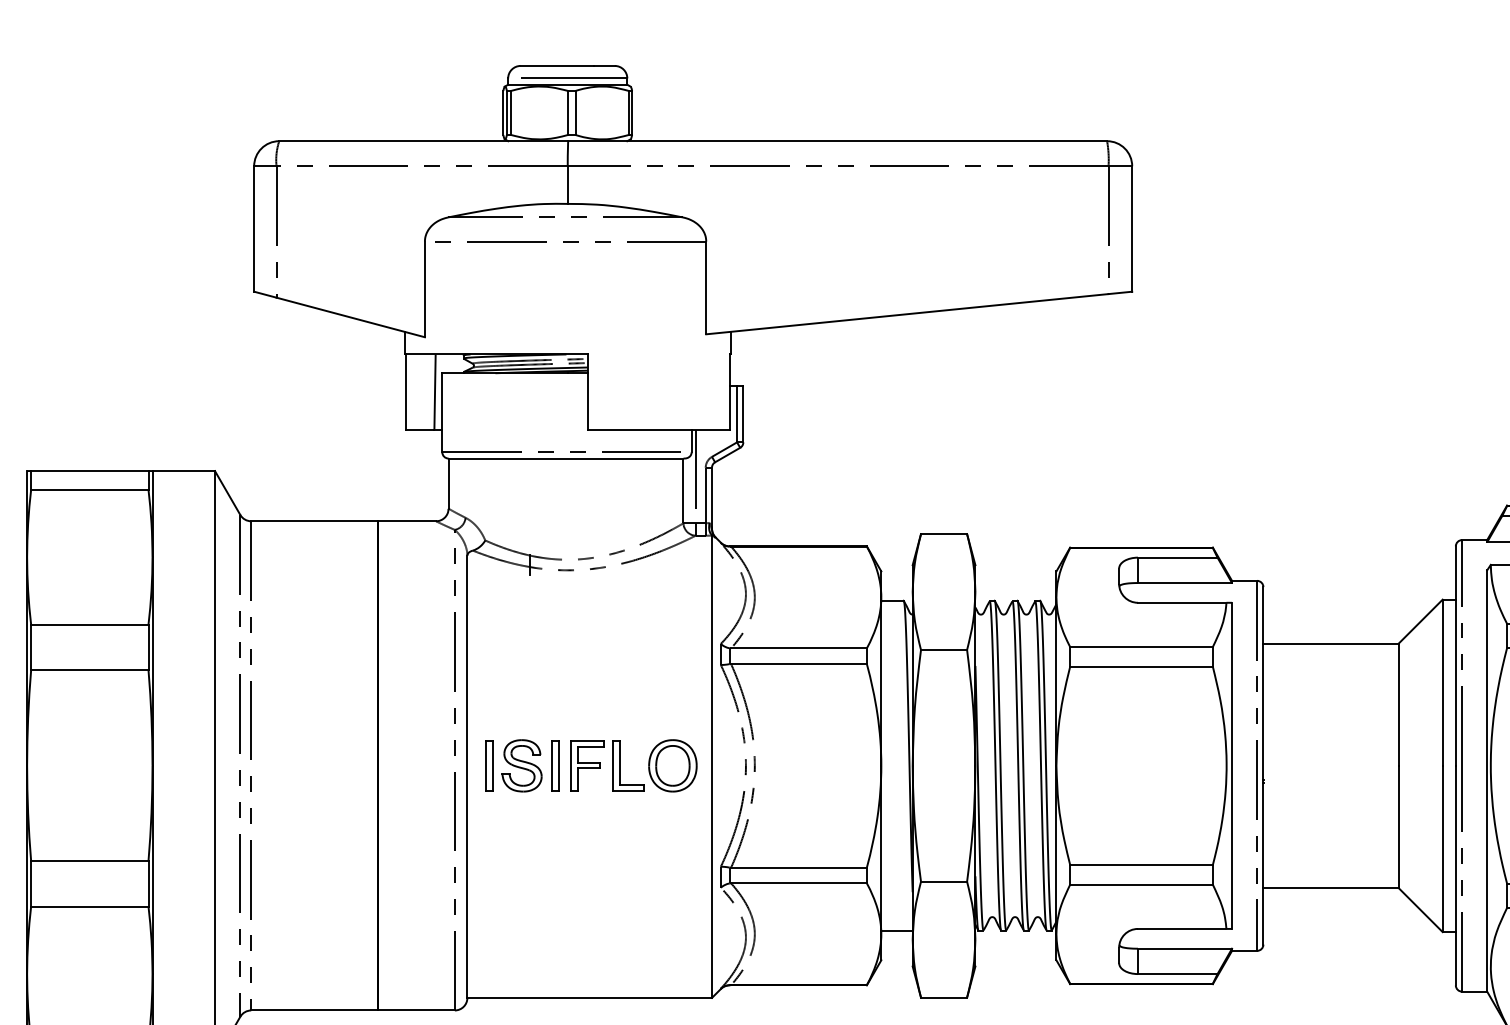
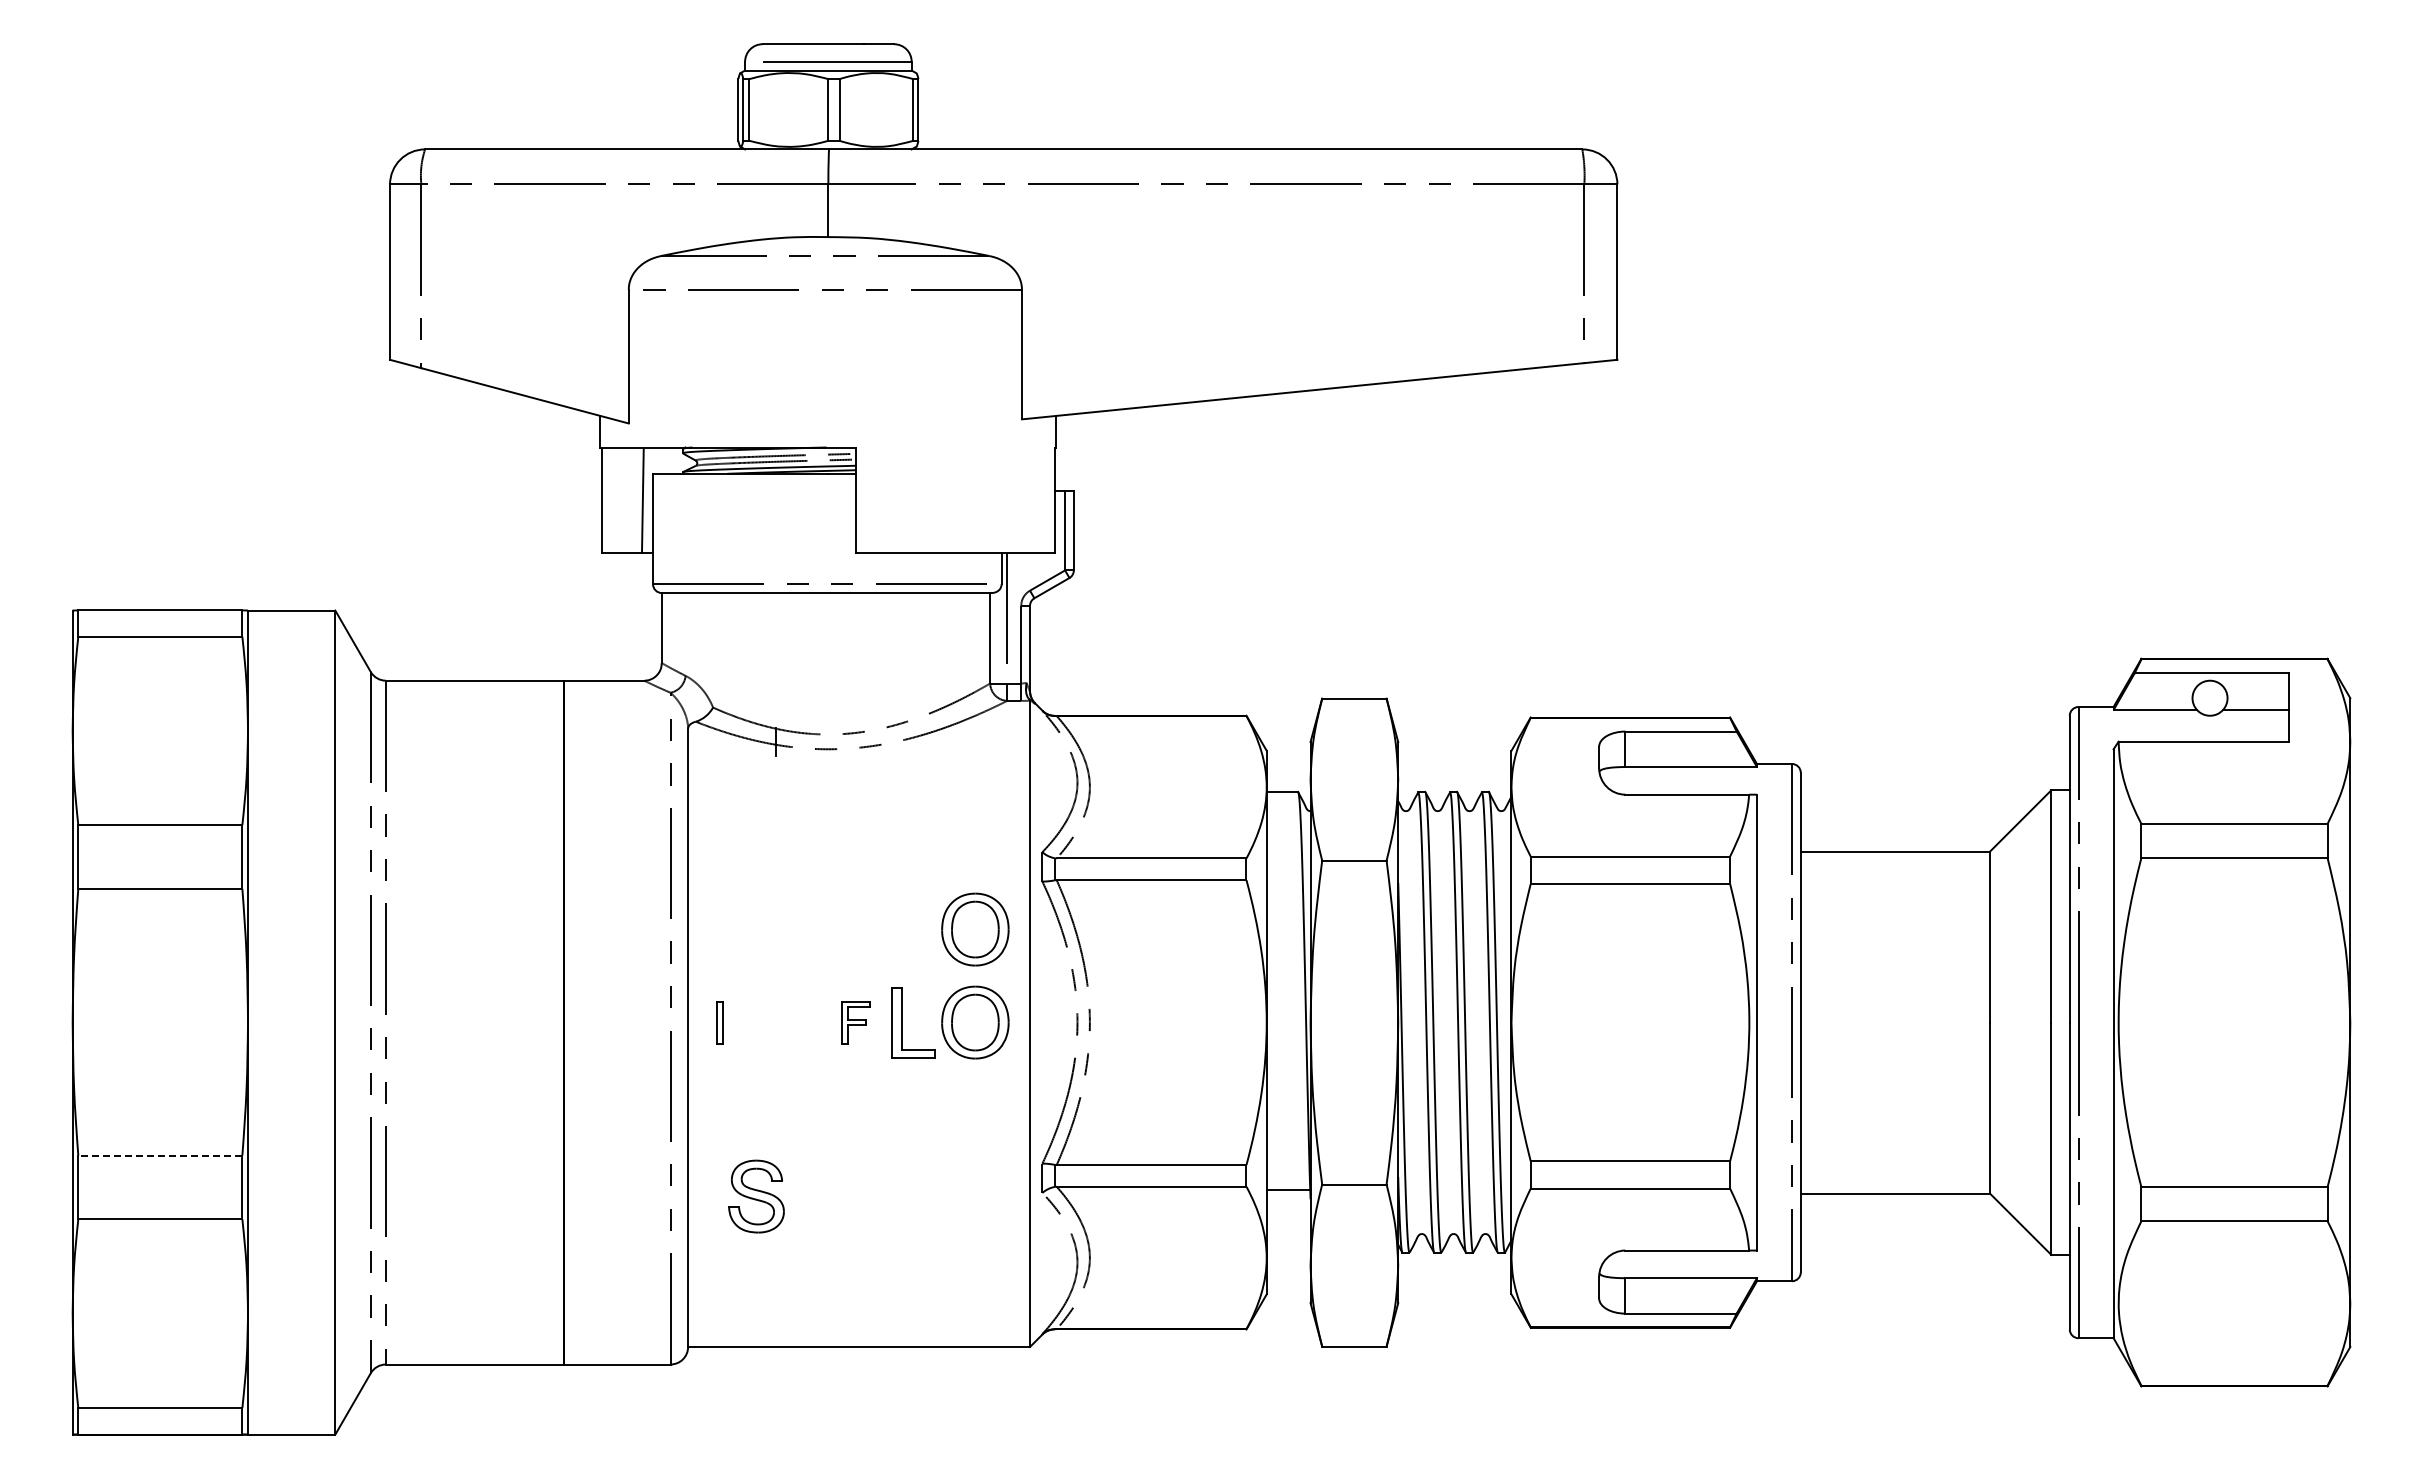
part: (672, 699) -> (975, 929), added
part: (489, 765) -> (719, 1022), size x0.6
part: (522, 765) -> (756, 1196), moved
part: (554, 765) -> (810, 1022), removed
part: (587, 765) -> (855, 1022), size x0.6
line: (89, 860) -> (159, 1155), solid -> dashed
line: (896, 930) -> (1288, 1189), moved

